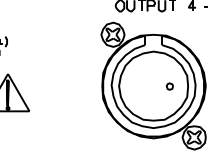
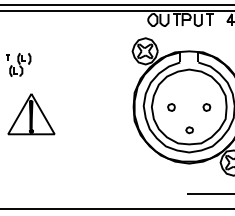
part: (137, 86) -> (171, 107), added
part: (153, 107) -> (189, 130), added

